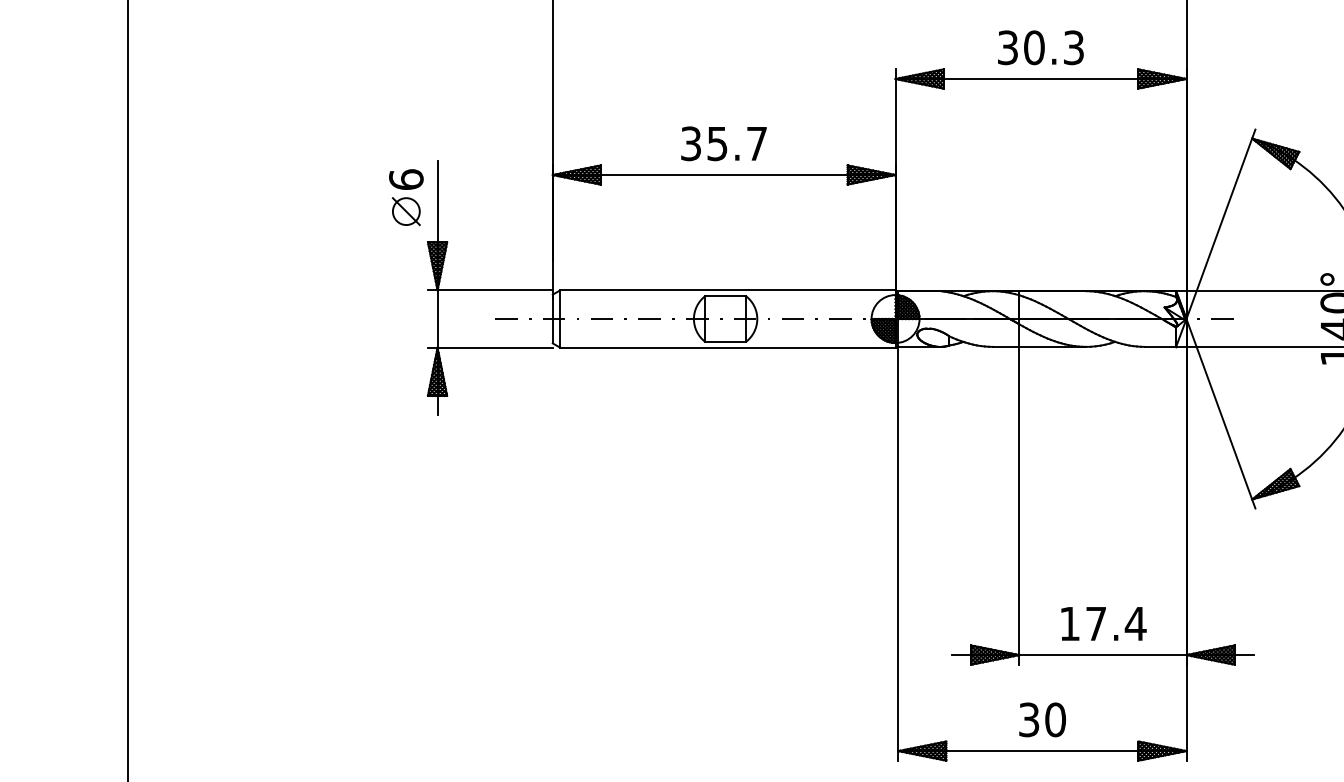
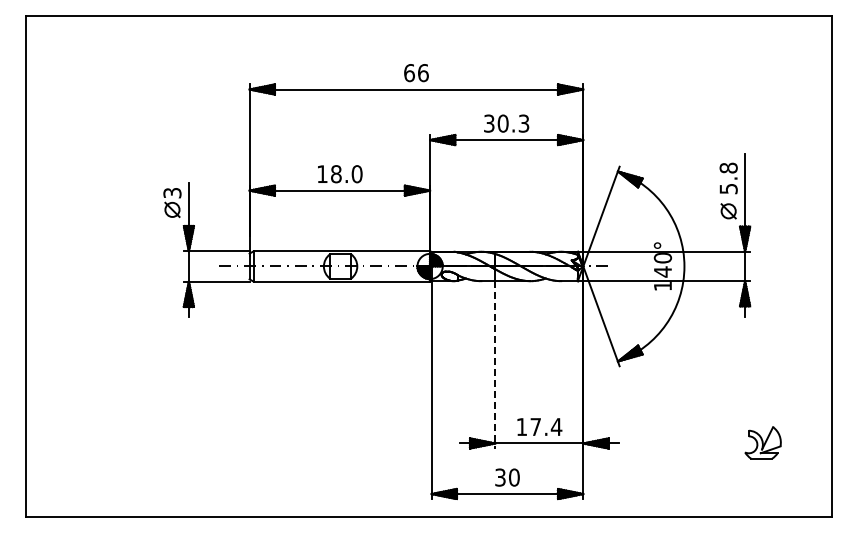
text: (723, 144) -> (339, 174), 35.7 -> 18.0
text: (406, 178) -> (172, 192), 6 -> 3
line: (1019, 505) -> (495, 364), solid -> dashed

